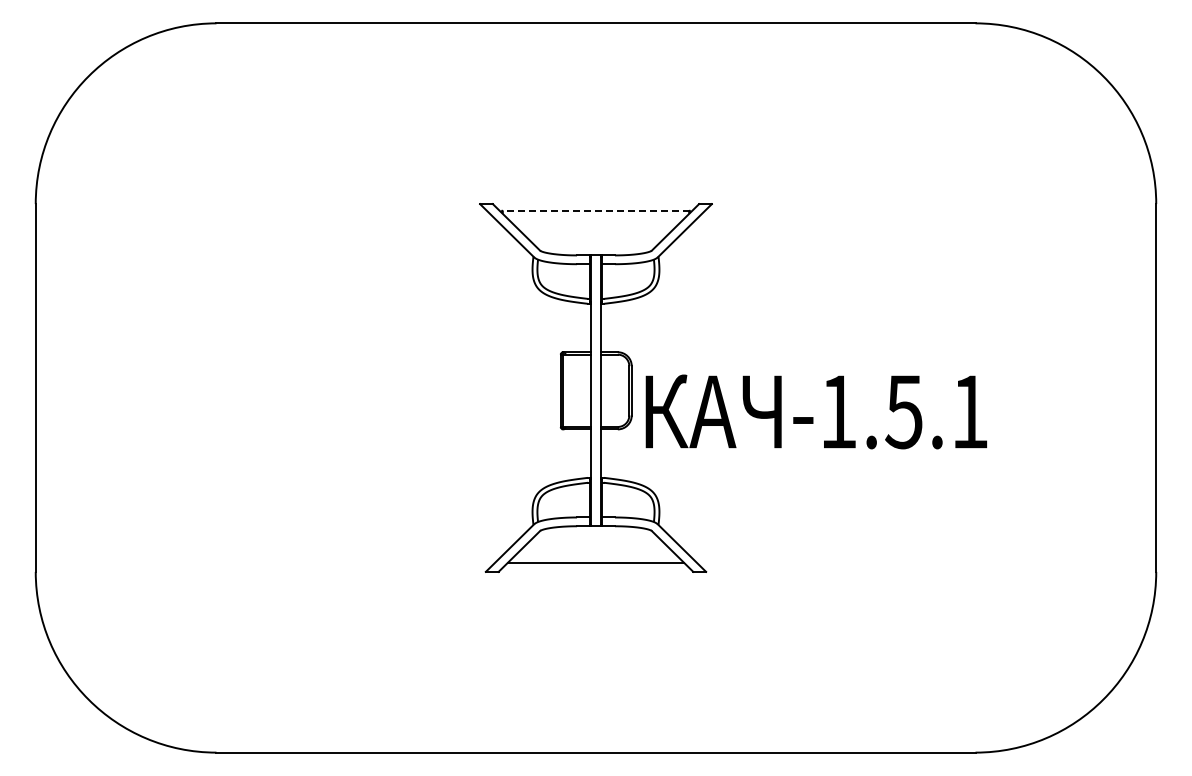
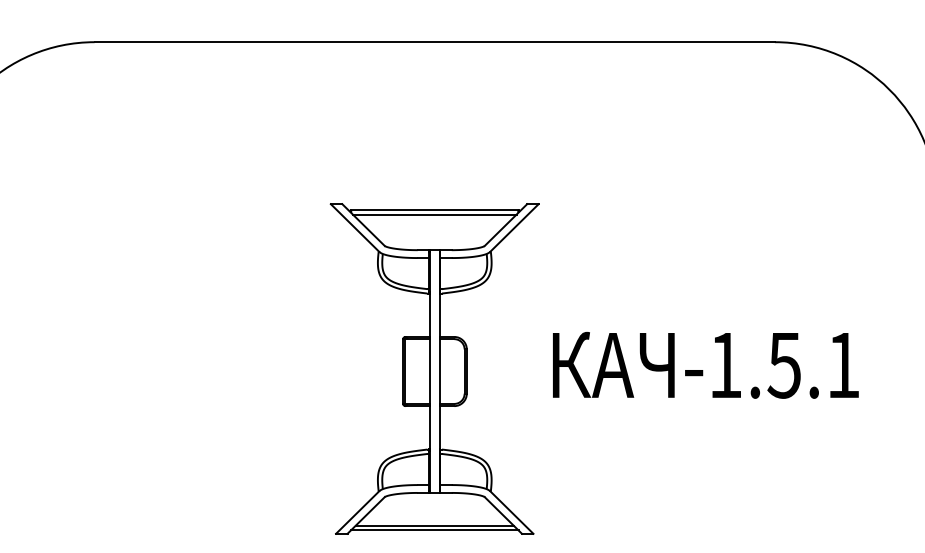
line: (596, 210) -> (435, 209), dashed -> solid
line: (595, 215) -> (434, 214), added
text: (815, 411) -> (705, 364), moved
line: (595, 568) -> (434, 530), added

